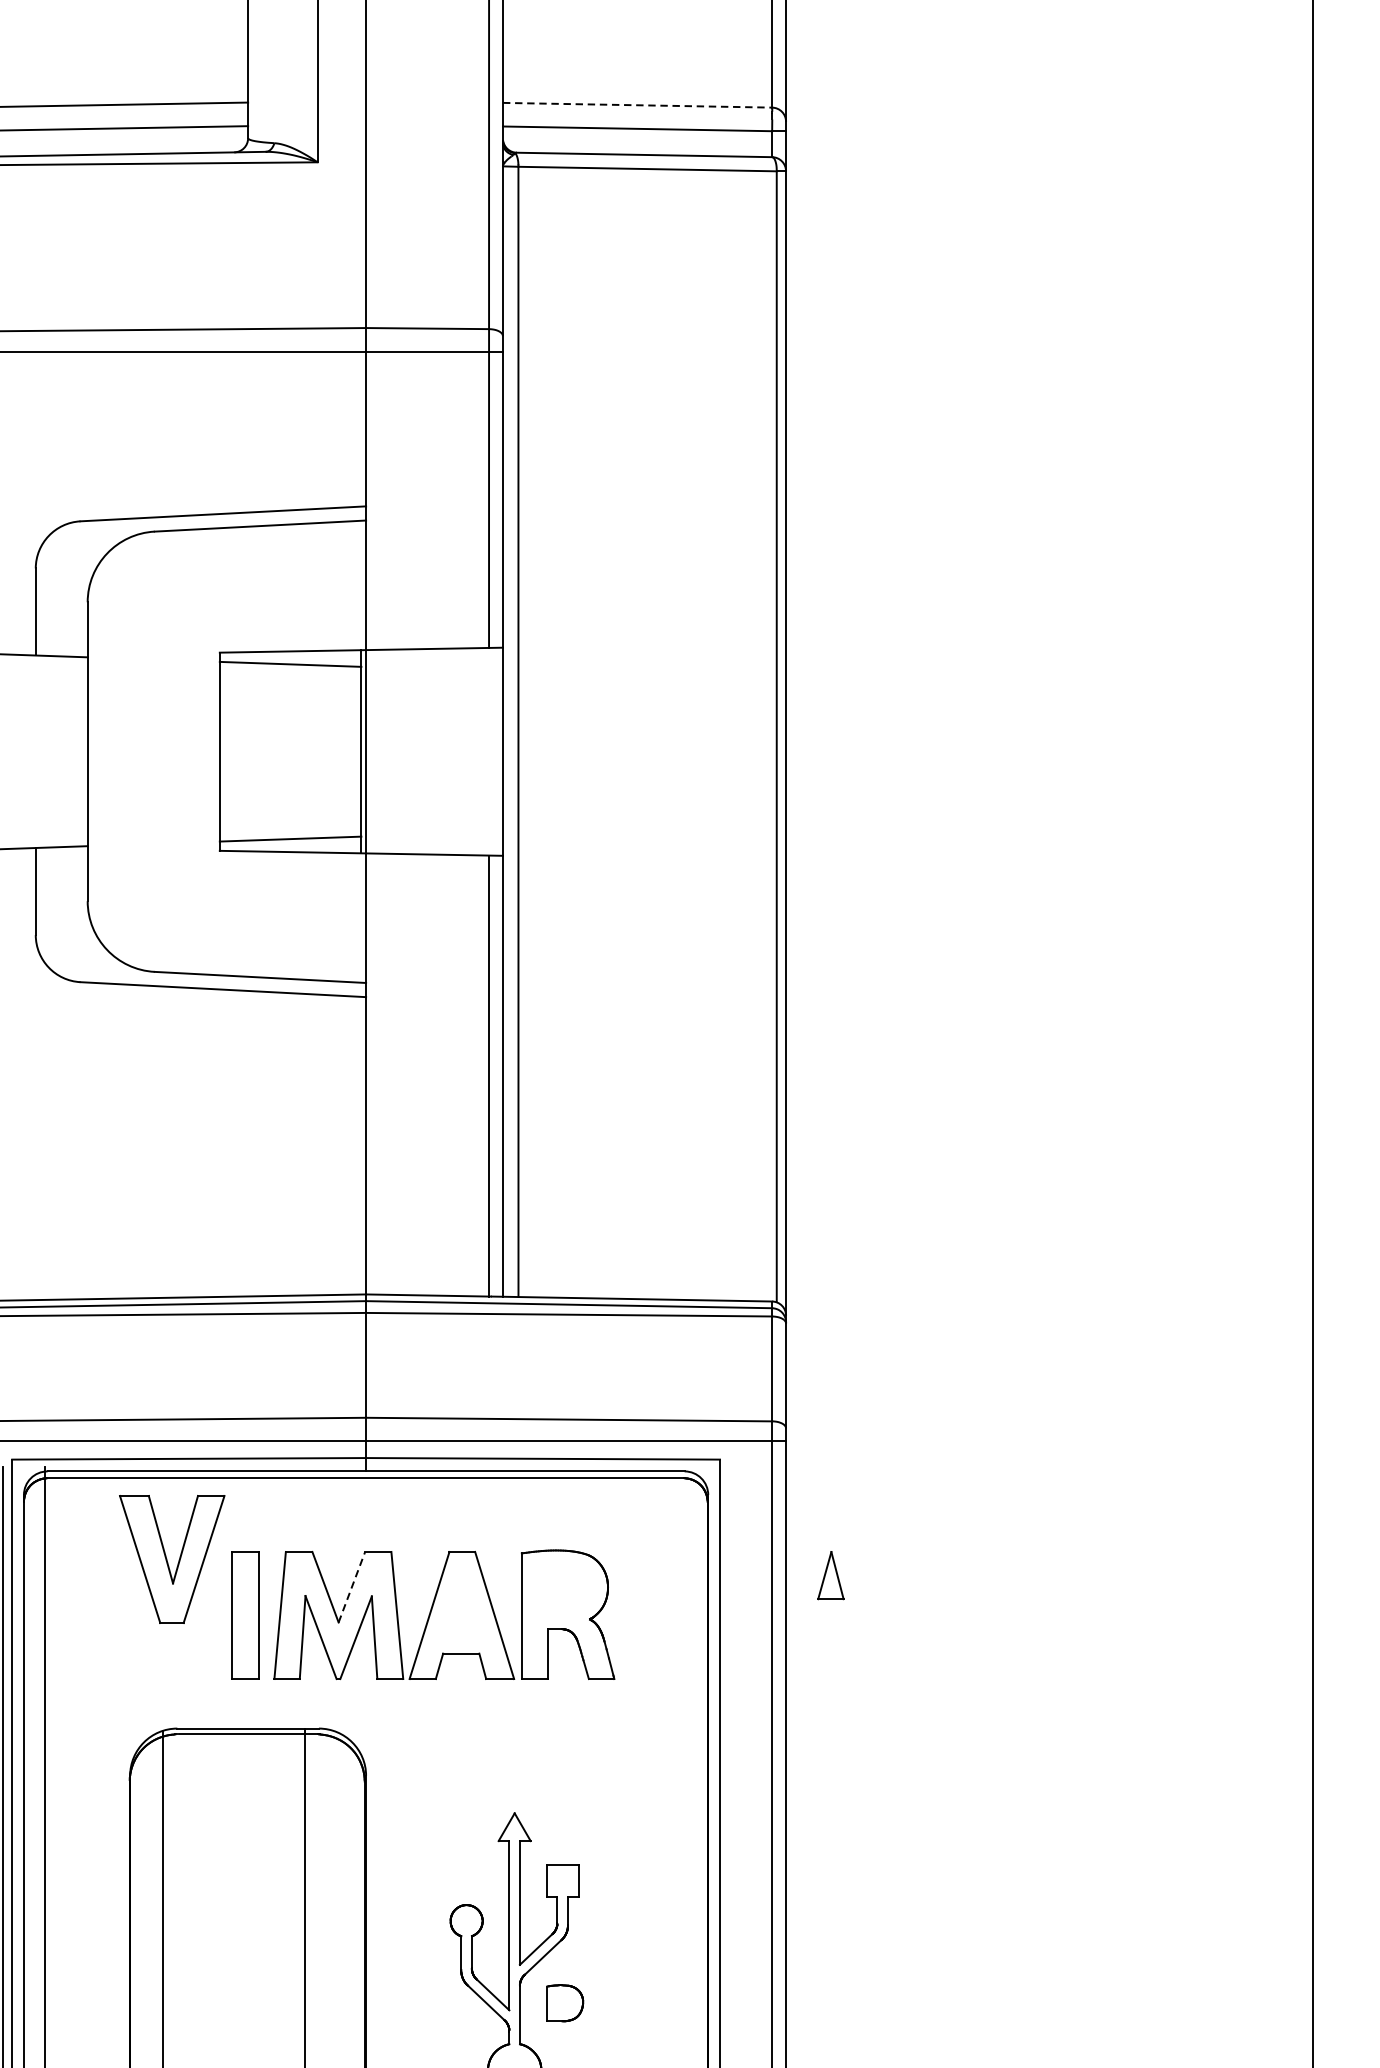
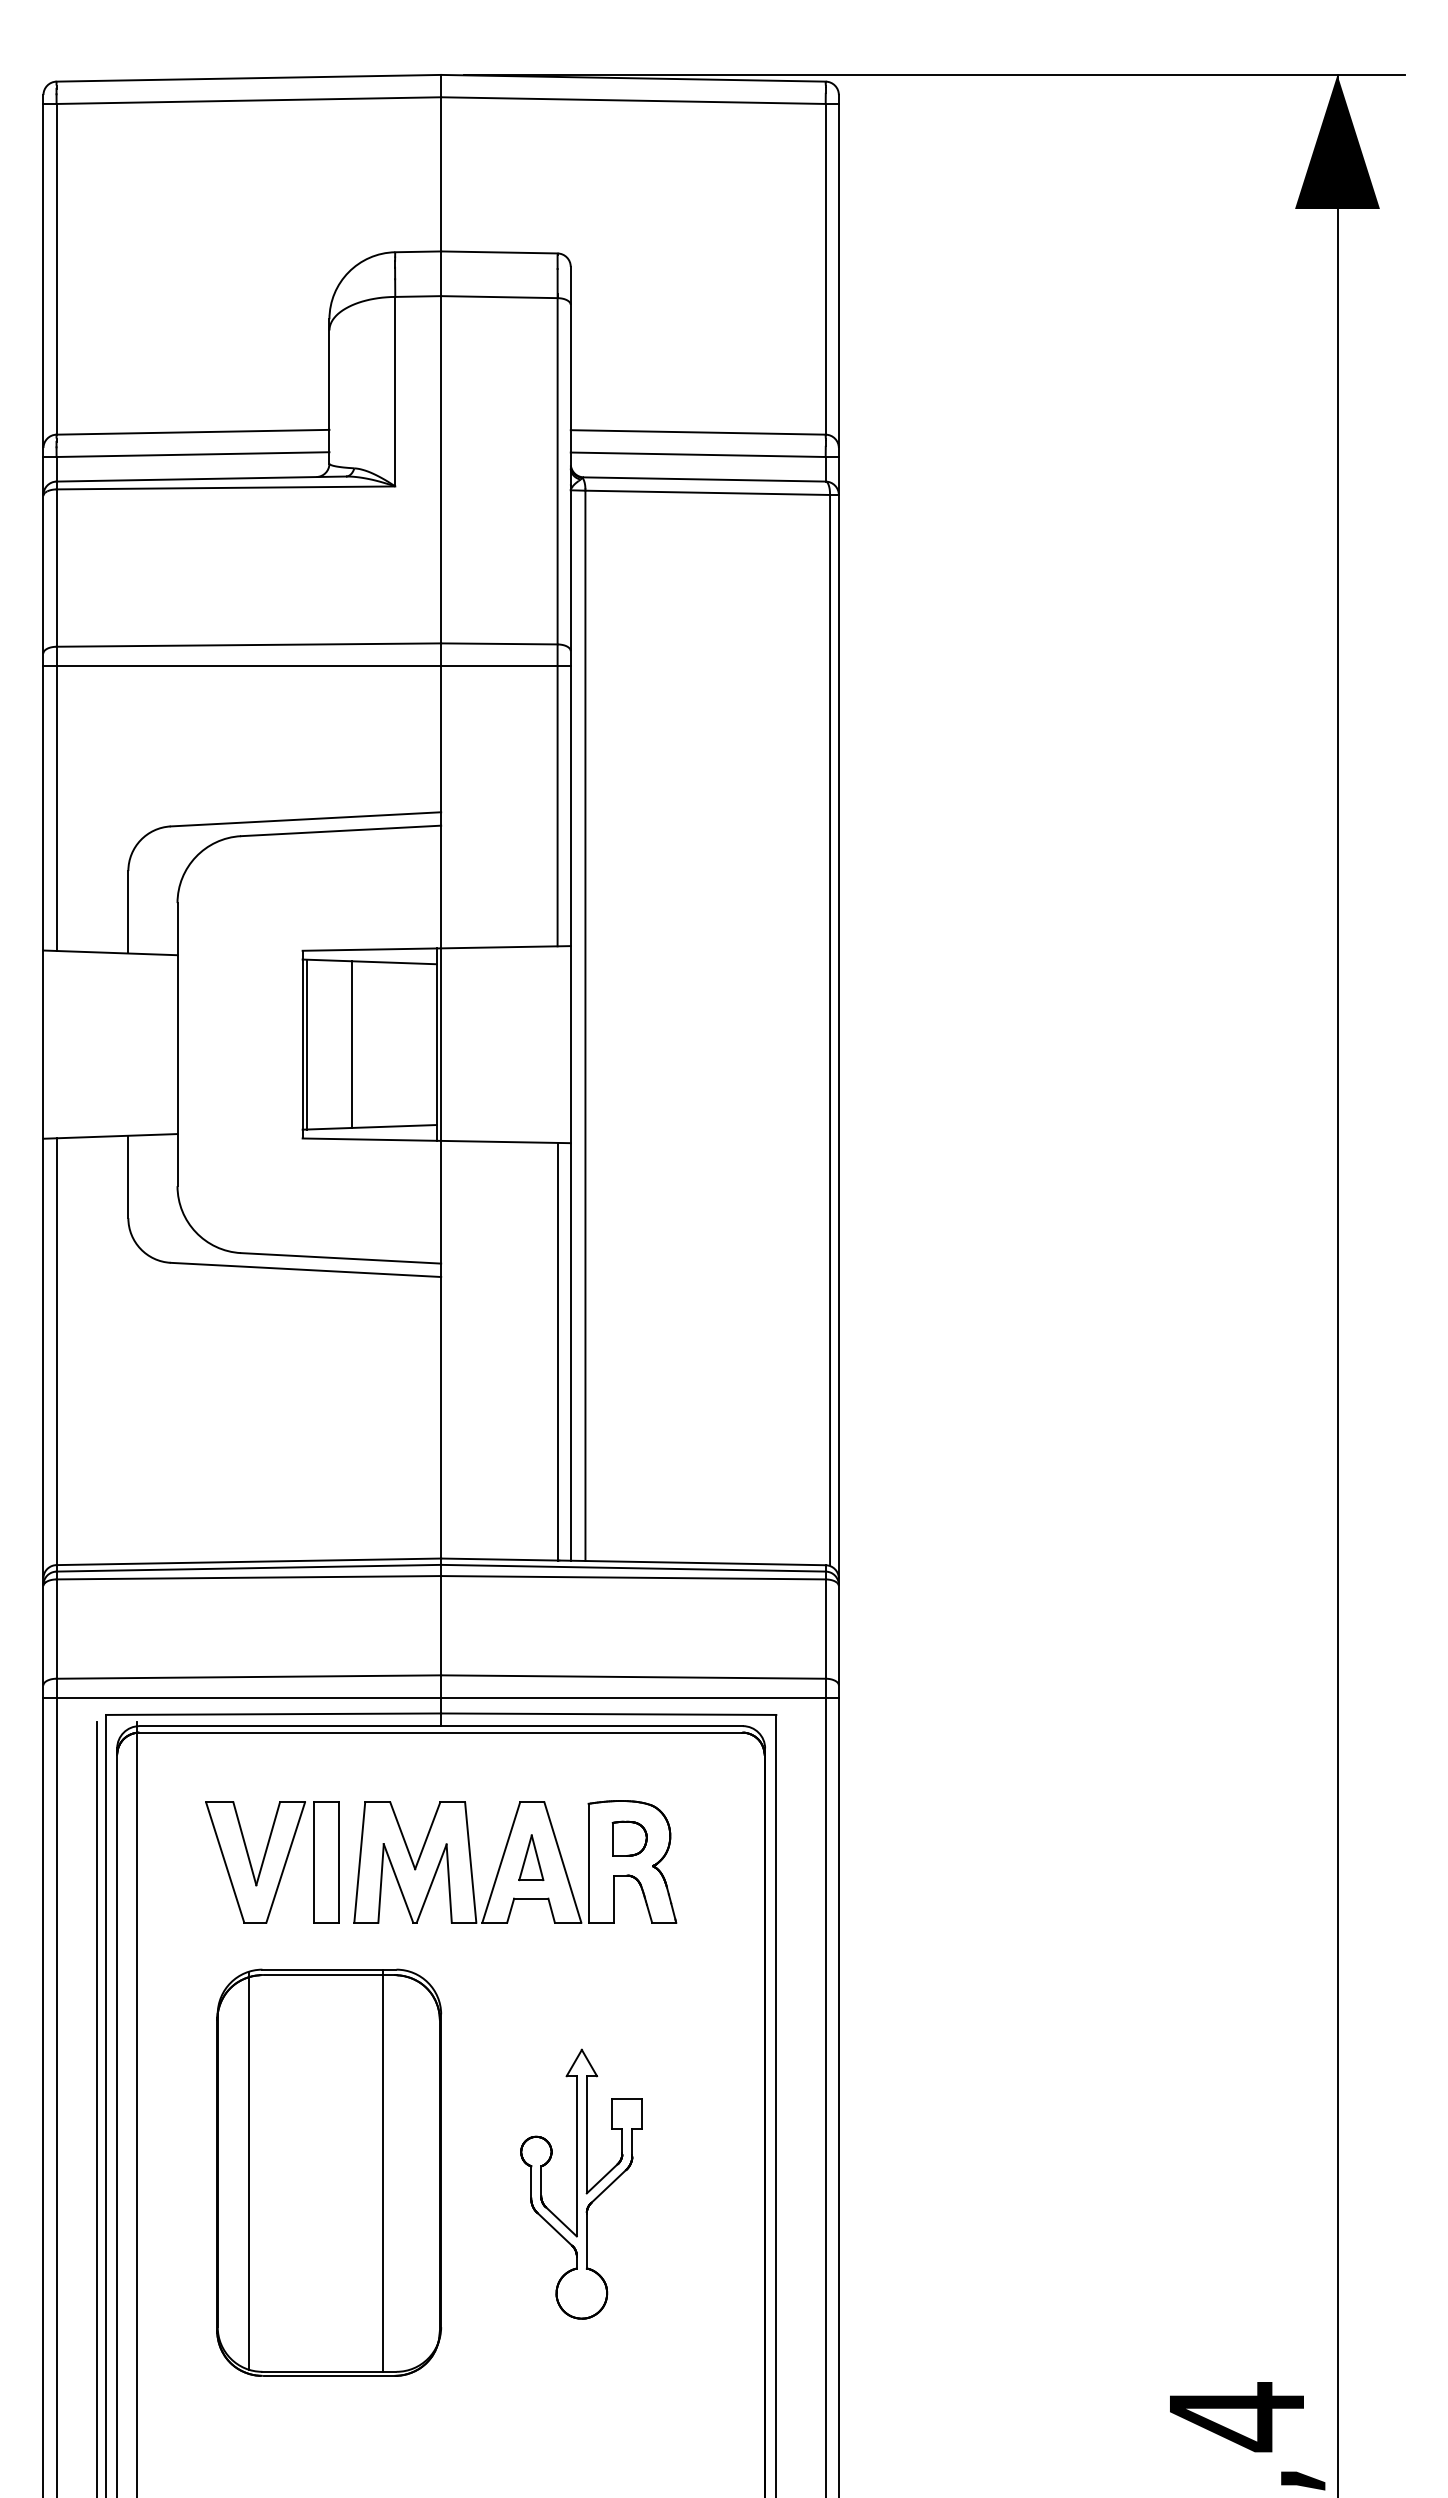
line: (637, 105) -> (698, 432), dashed -> solid
line: (224, 751) -> (307, 1044), added
line: (271, 751) -> (351, 1044), added
part: (172, 1559) -> (255, 1862), moved
part: (831, 1575) -> (531, 1857), moved
line: (351, 1586) -> (427, 1835), dashed -> solid
part: (564, 2002) -> (629, 1838), moved

